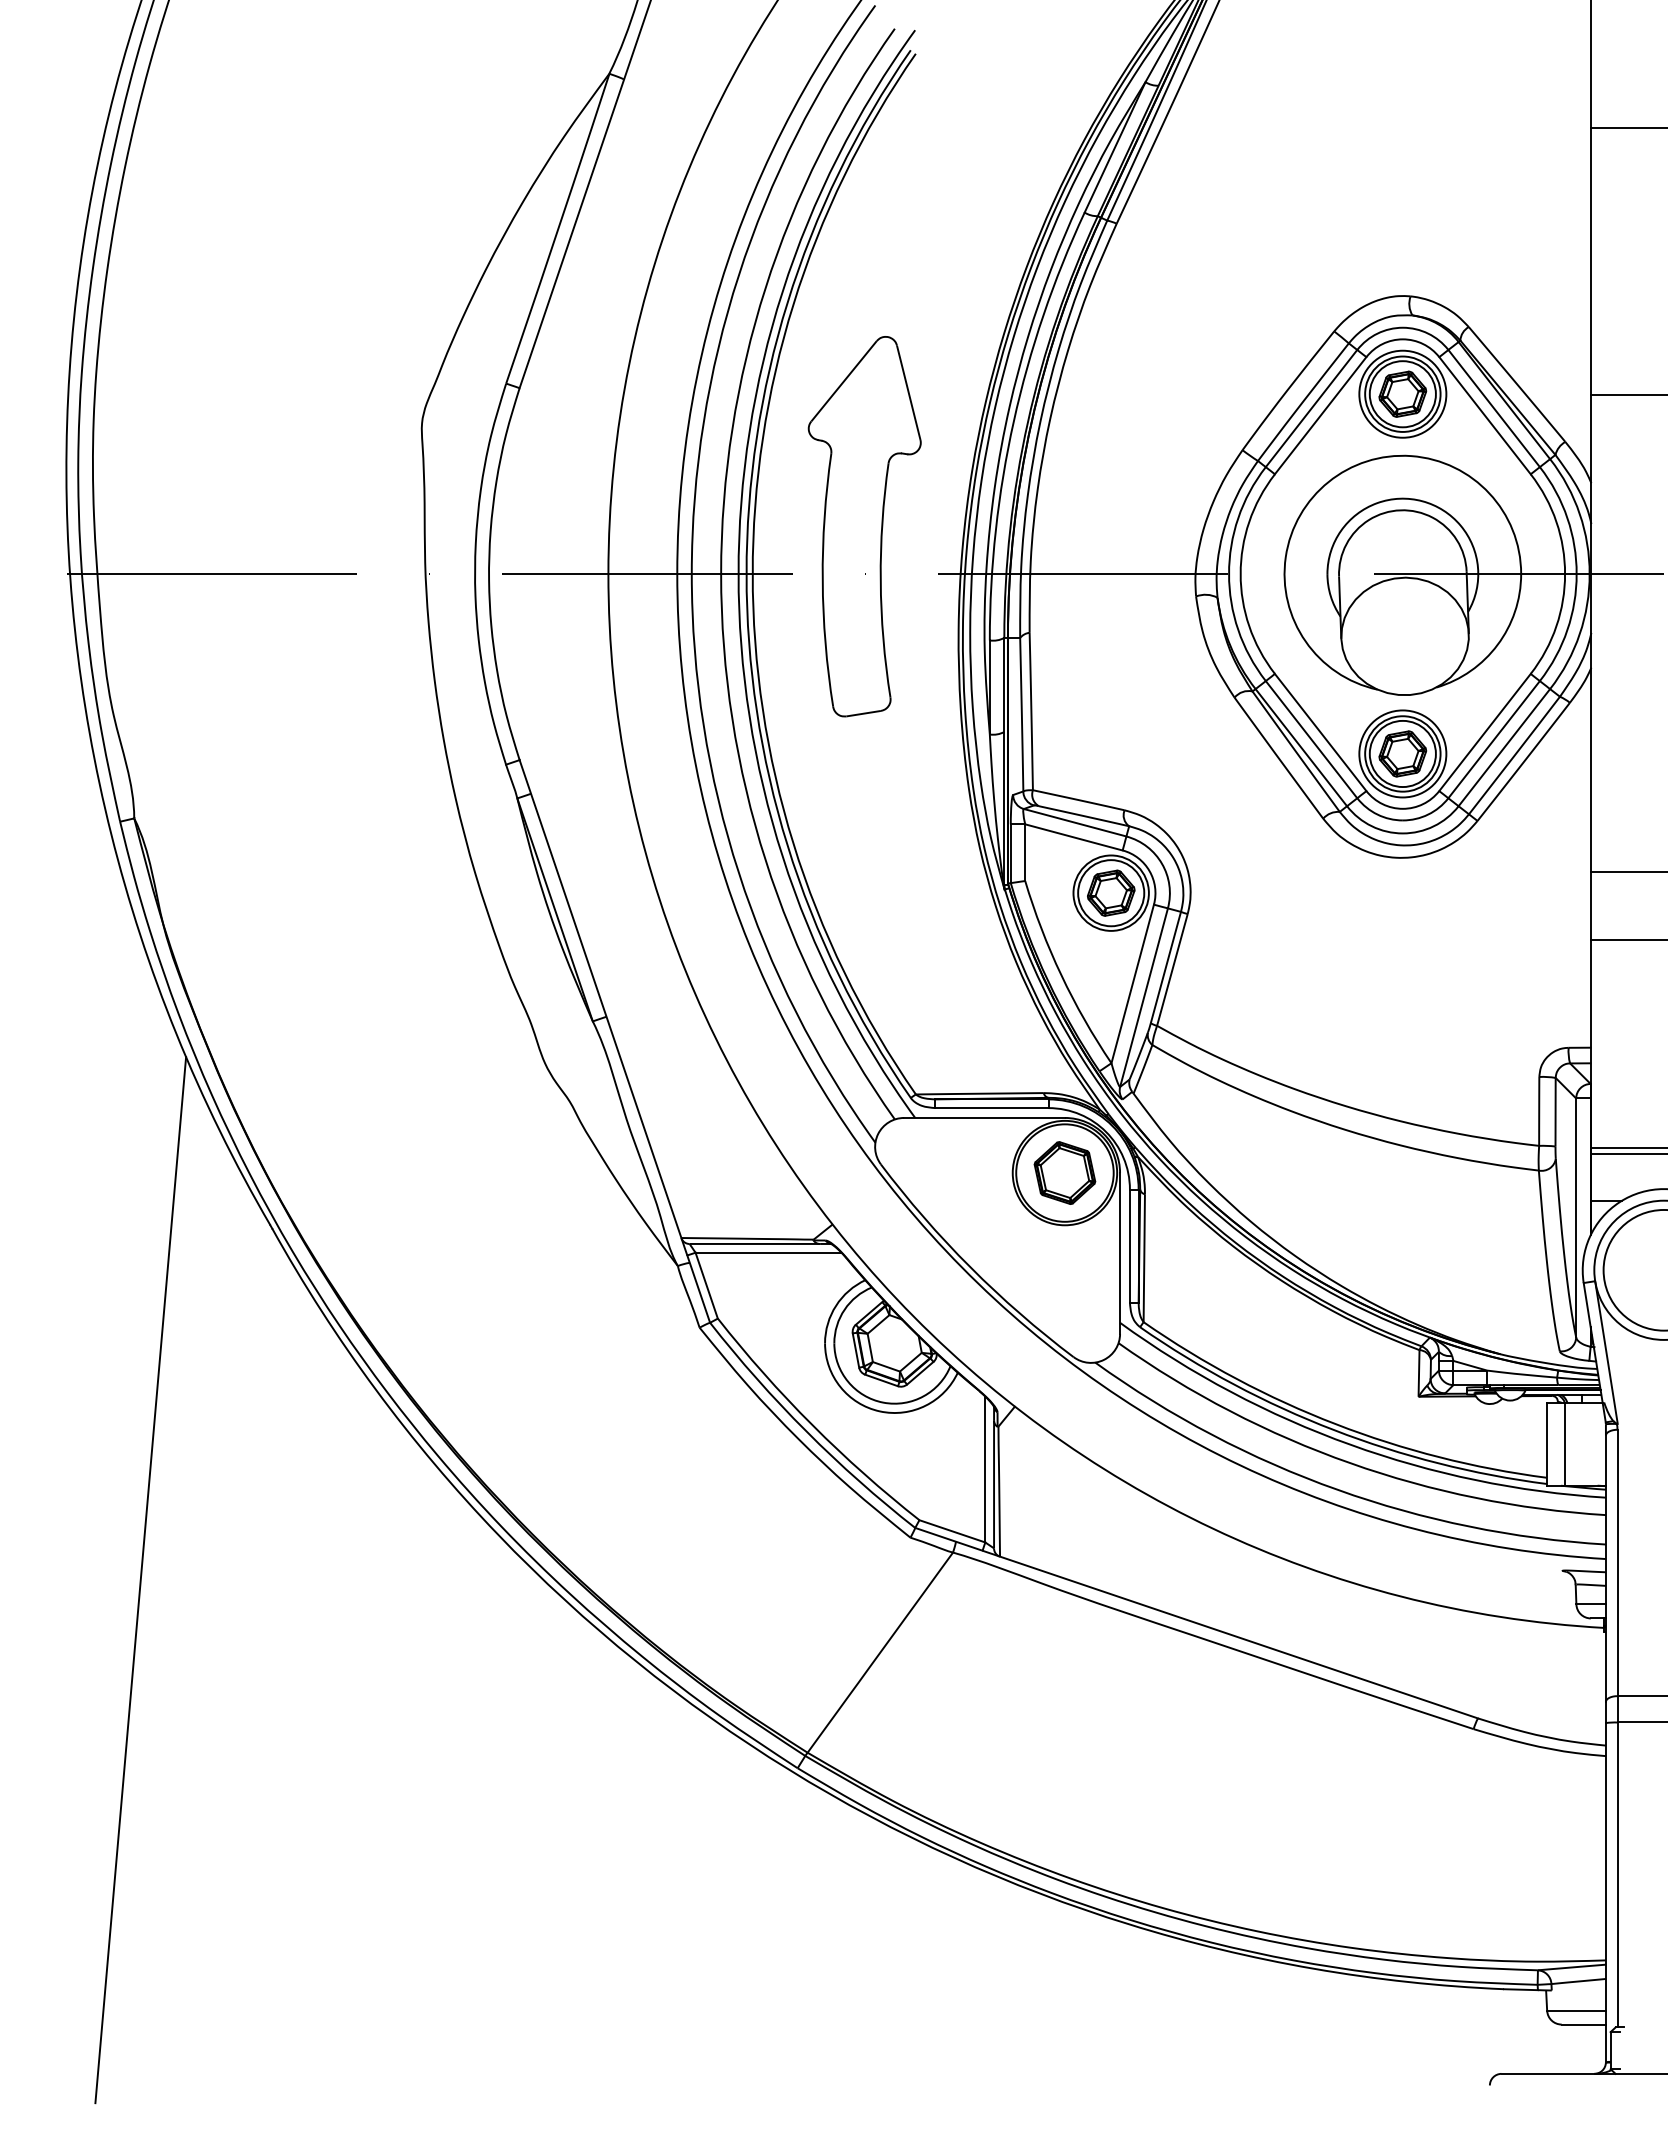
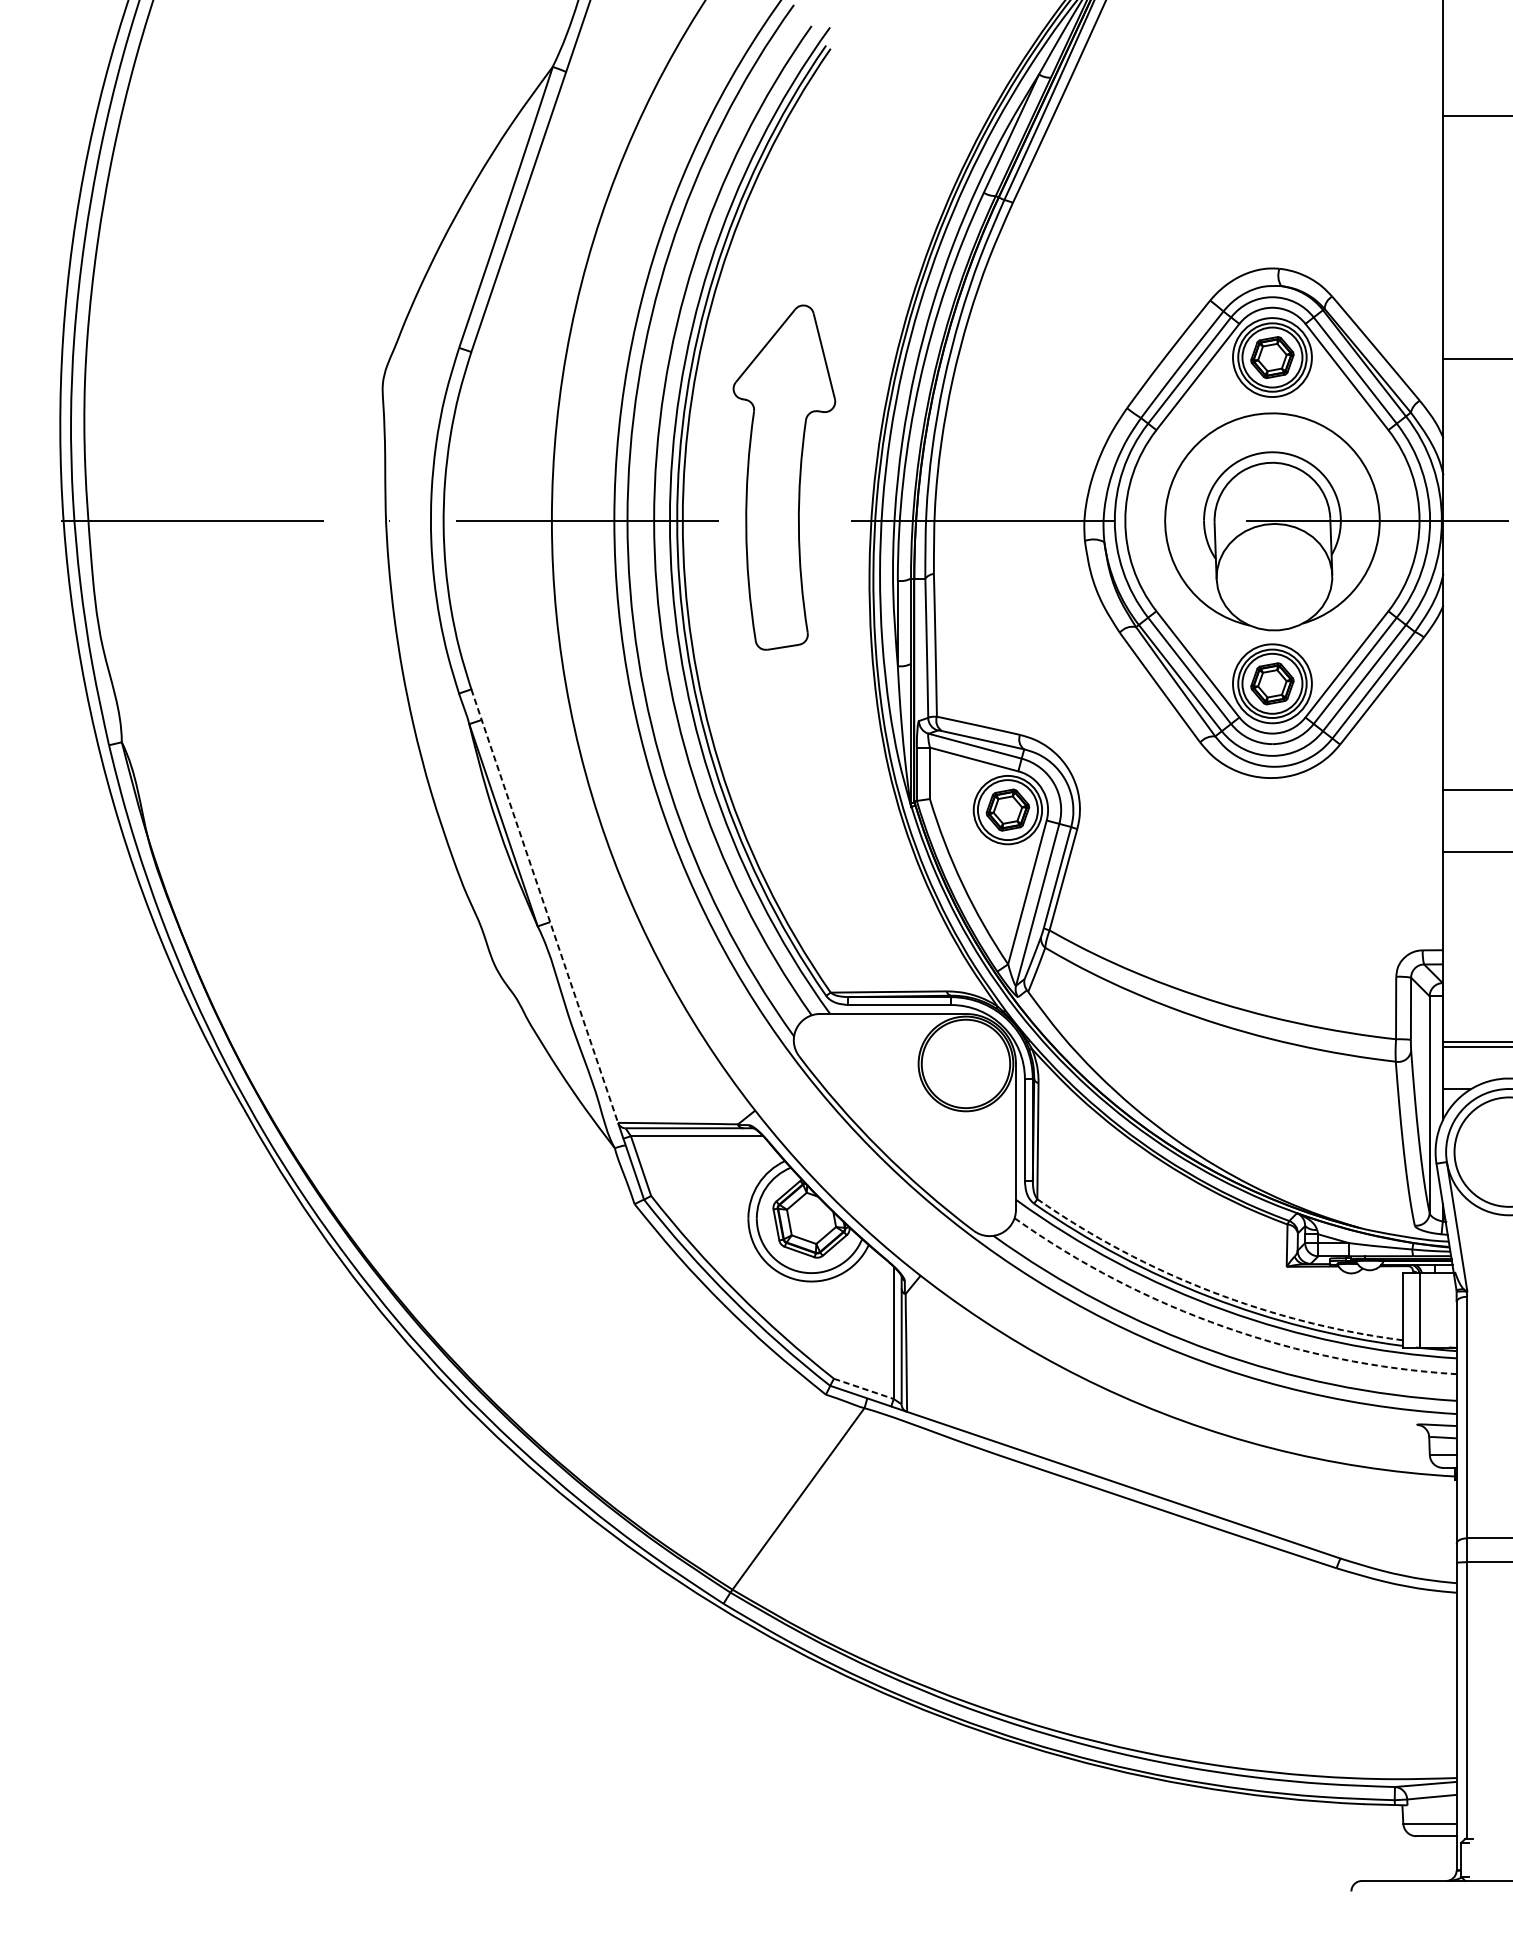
line: (600, 999) -> (544, 906), solid -> dashed
part: (1064, 1172) -> (965, 1063), removed
arc: (1335, 1424) -> (1211, 1291), solid -> dashed
arc: (1350, 1463) -> (1224, 1327), solid -> dashed
line: (952, 1531) -> (863, 1389), solid -> dashed
line: (140, 1580) -> (127, 1433), removed

